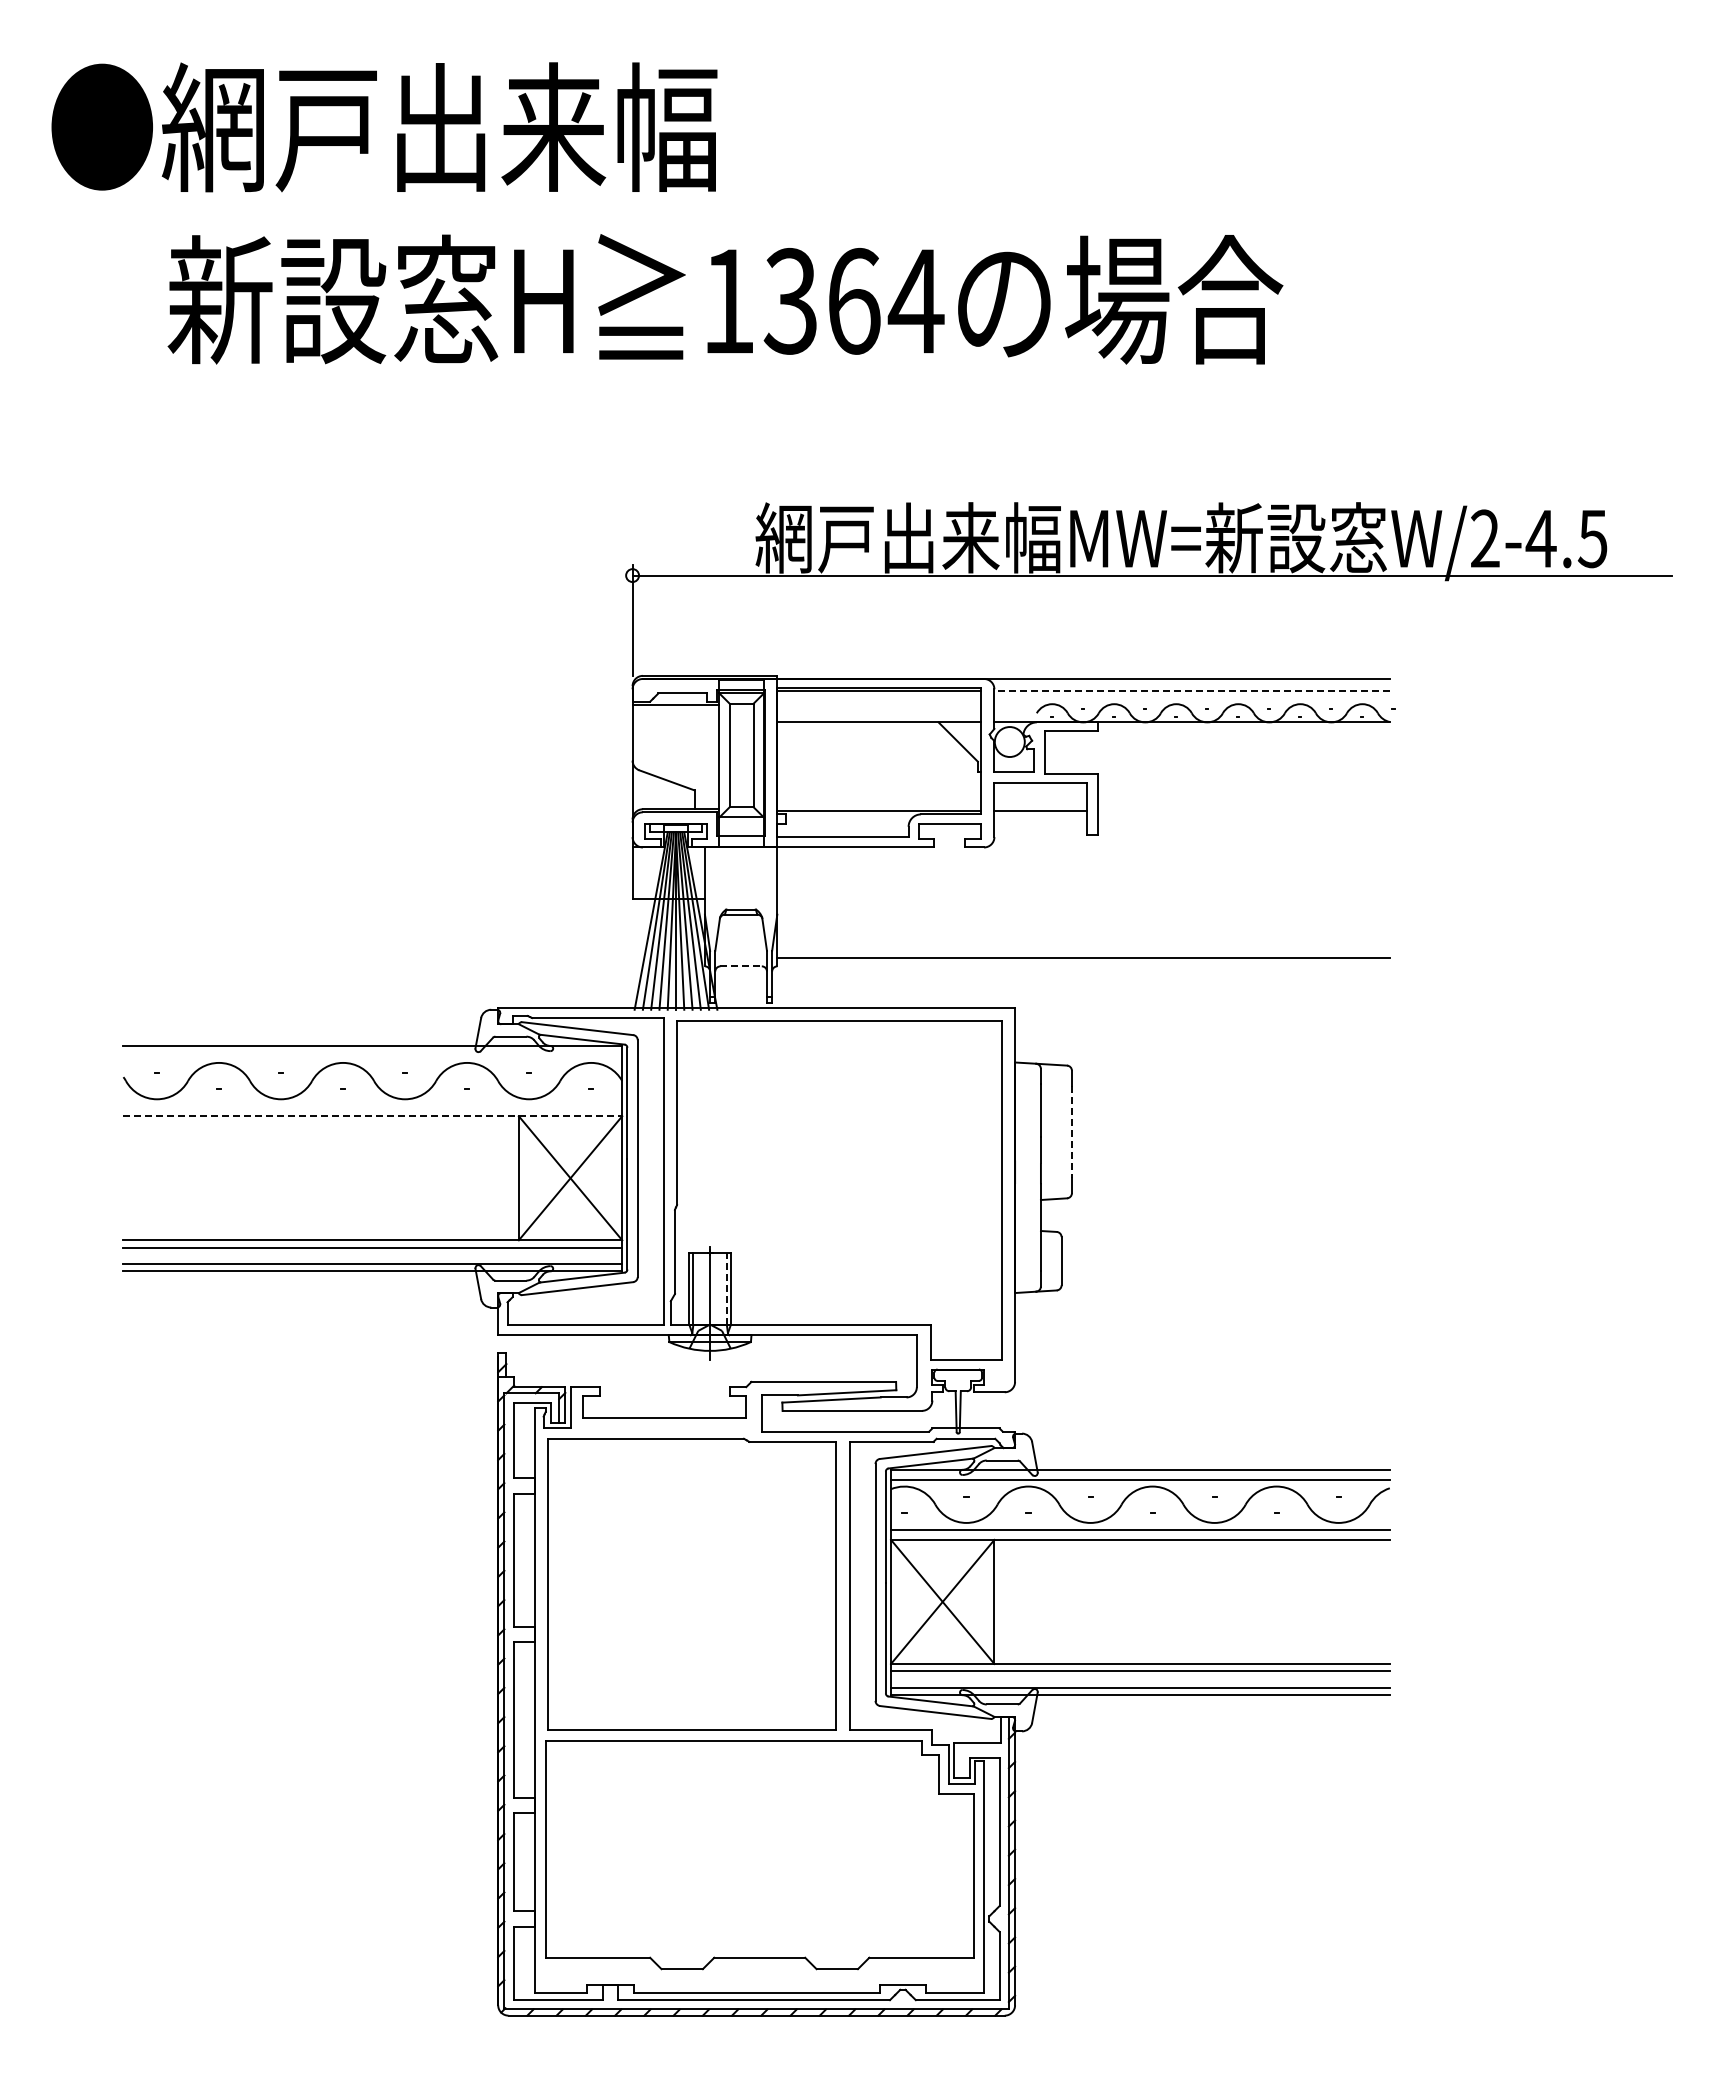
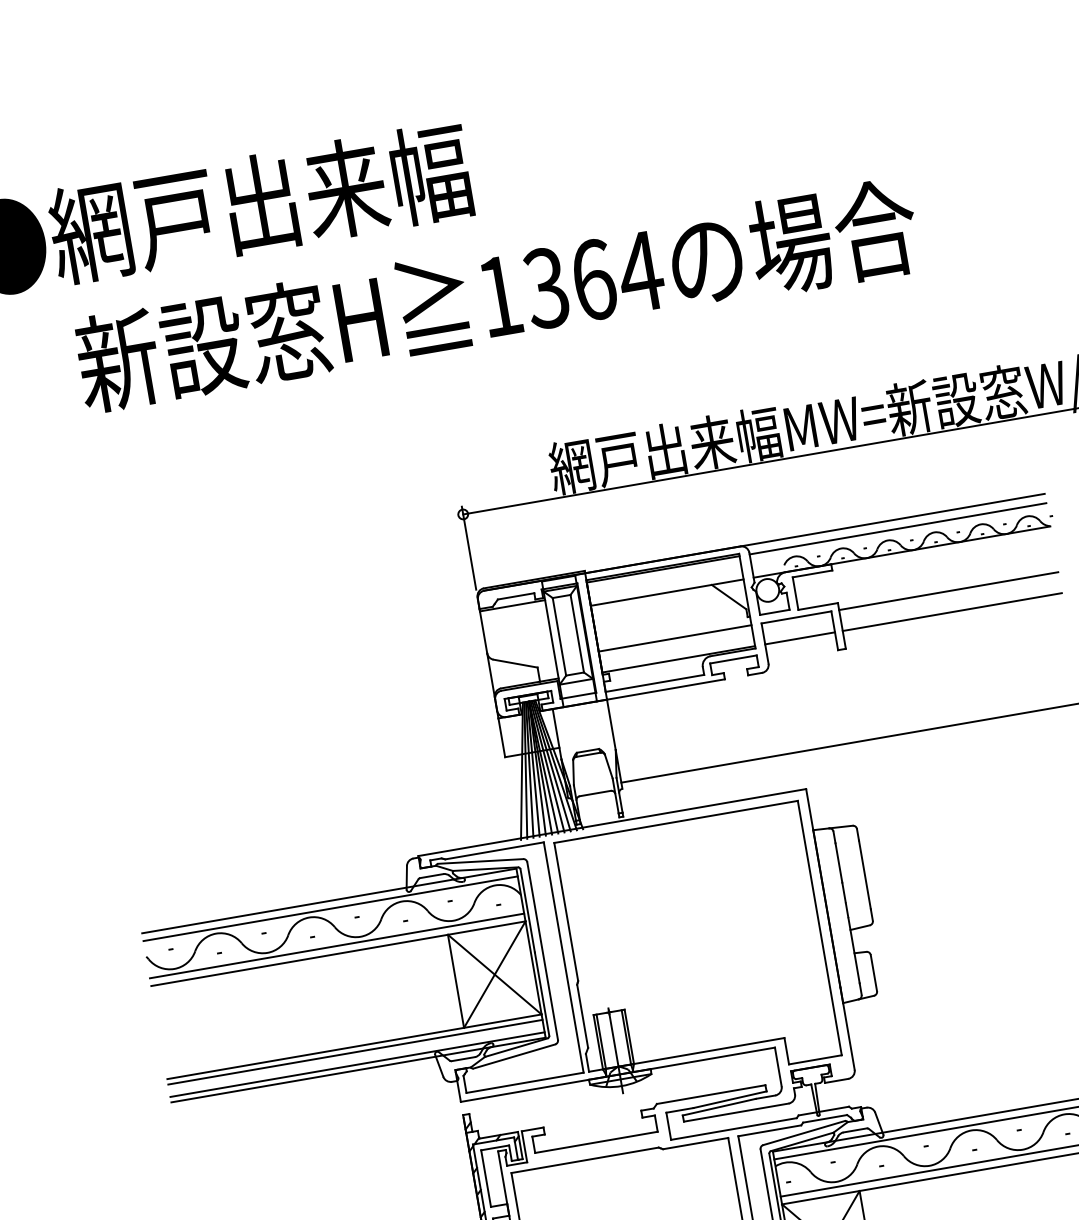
line: (1192, 691) -> (898, 528), dashed -> solid
line: (878, 783) -> (674, 638), added
line: (1243, 783) -> (948, 591), added
line: (1243, 811) -> (952, 612), added
line: (741, 966) -> (595, 793), dashed -> solid
line: (372, 1056) -> (330, 908), added
line: (372, 1105) -> (336, 945), added
line: (373, 1116) -> (338, 953), dashed -> solid
line: (1071, 1132) -> (864, 875), dashed -> solid
line: (726, 1288) -> (626, 1037), dashed -> solid

